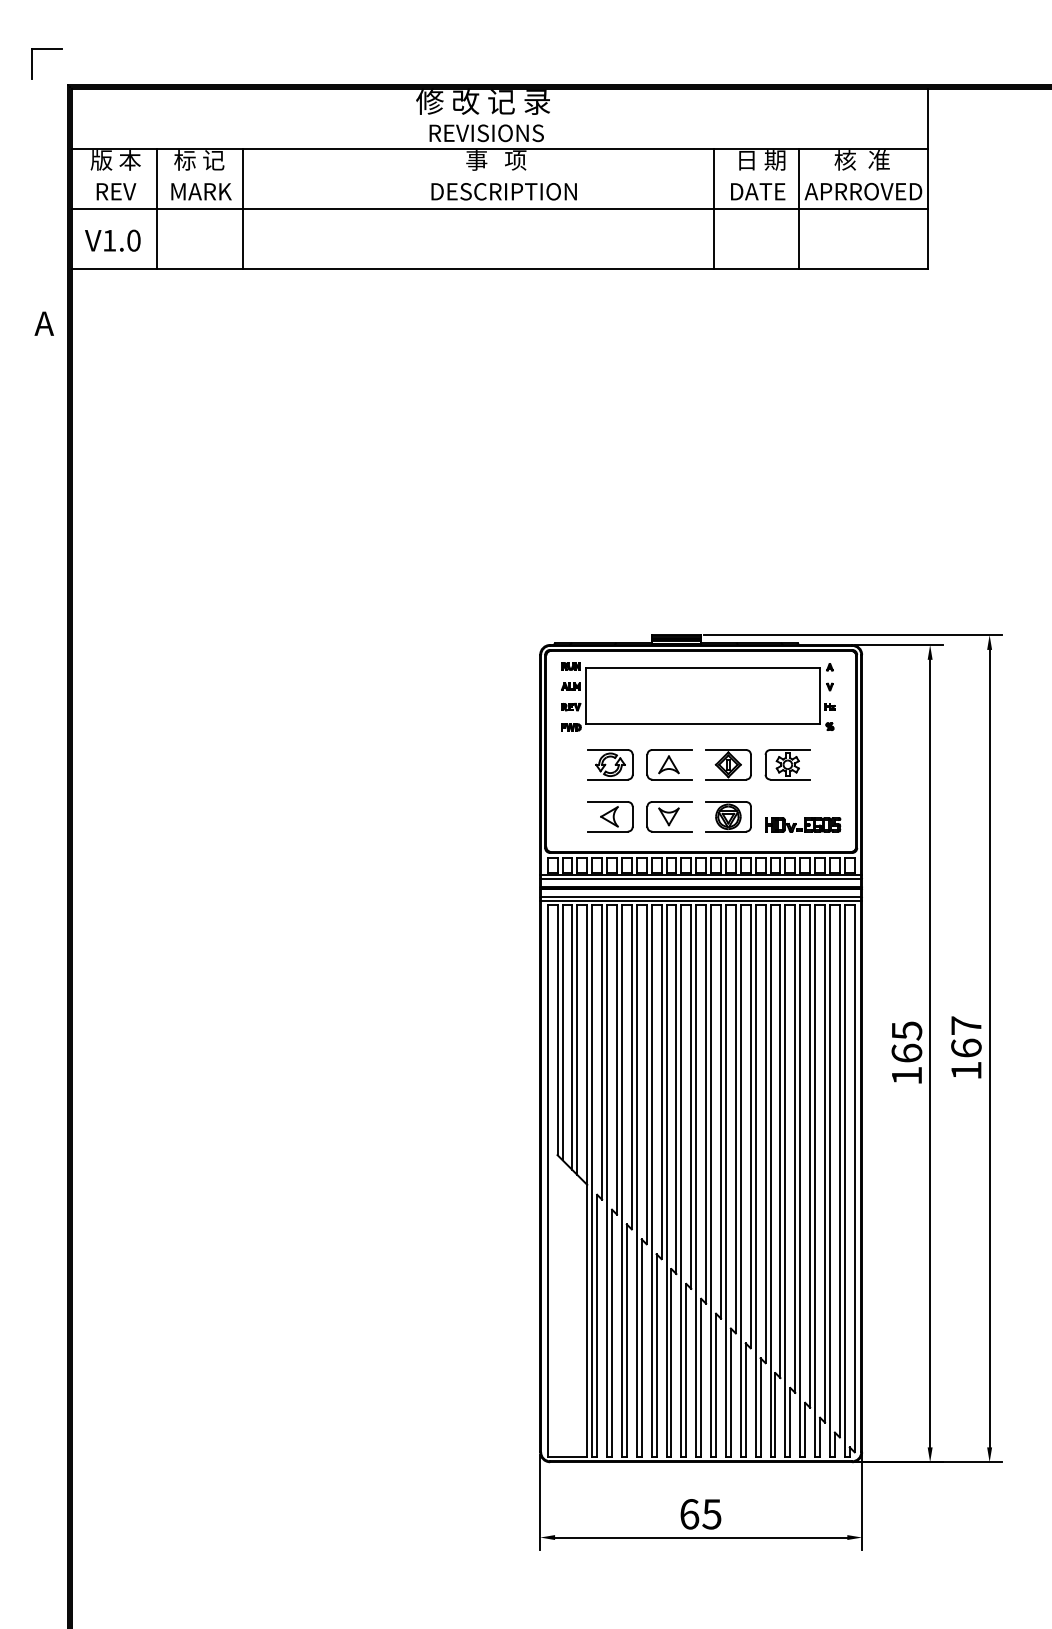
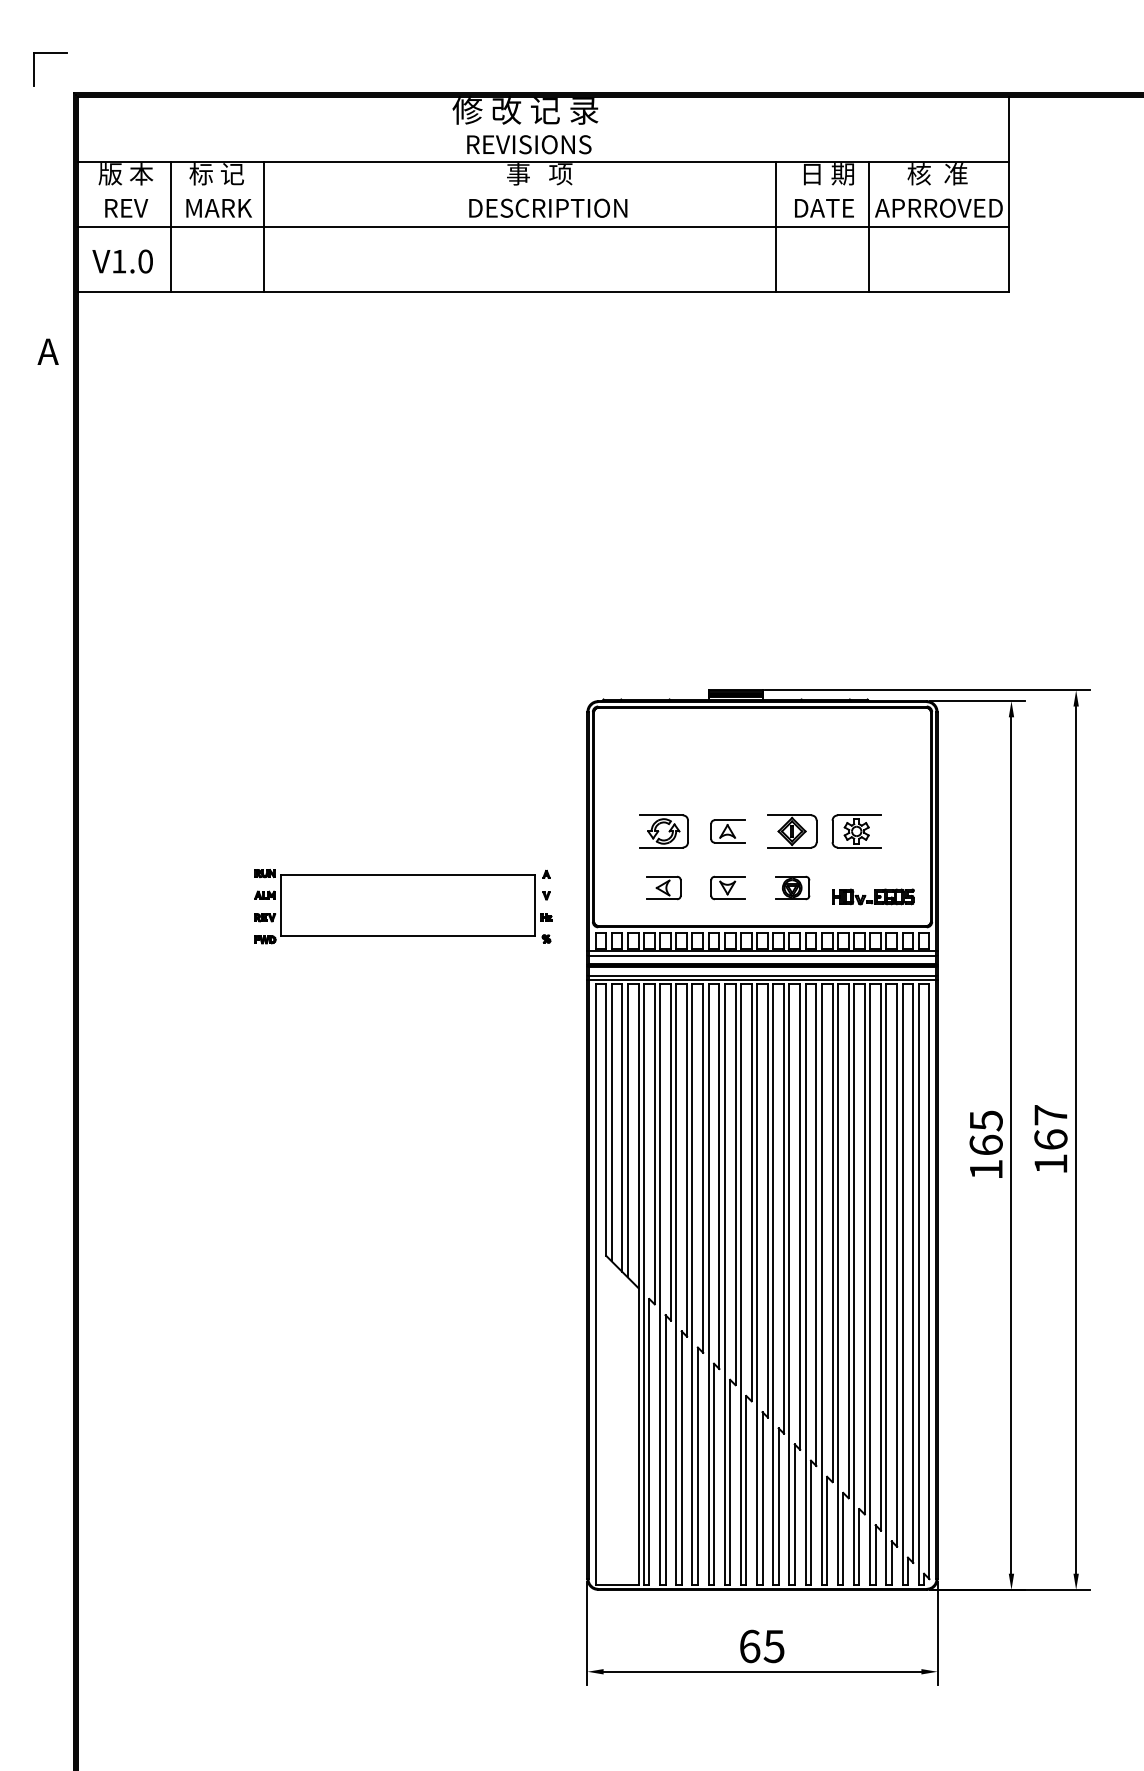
part: (698, 696) -> (403, 906), moved
part: (668, 764) -> (727, 831), size x0.7
part: (610, 816) -> (663, 887), size x0.7
part: (668, 816) -> (727, 887), size x0.7
part: (728, 816) -> (792, 887), size x0.7

